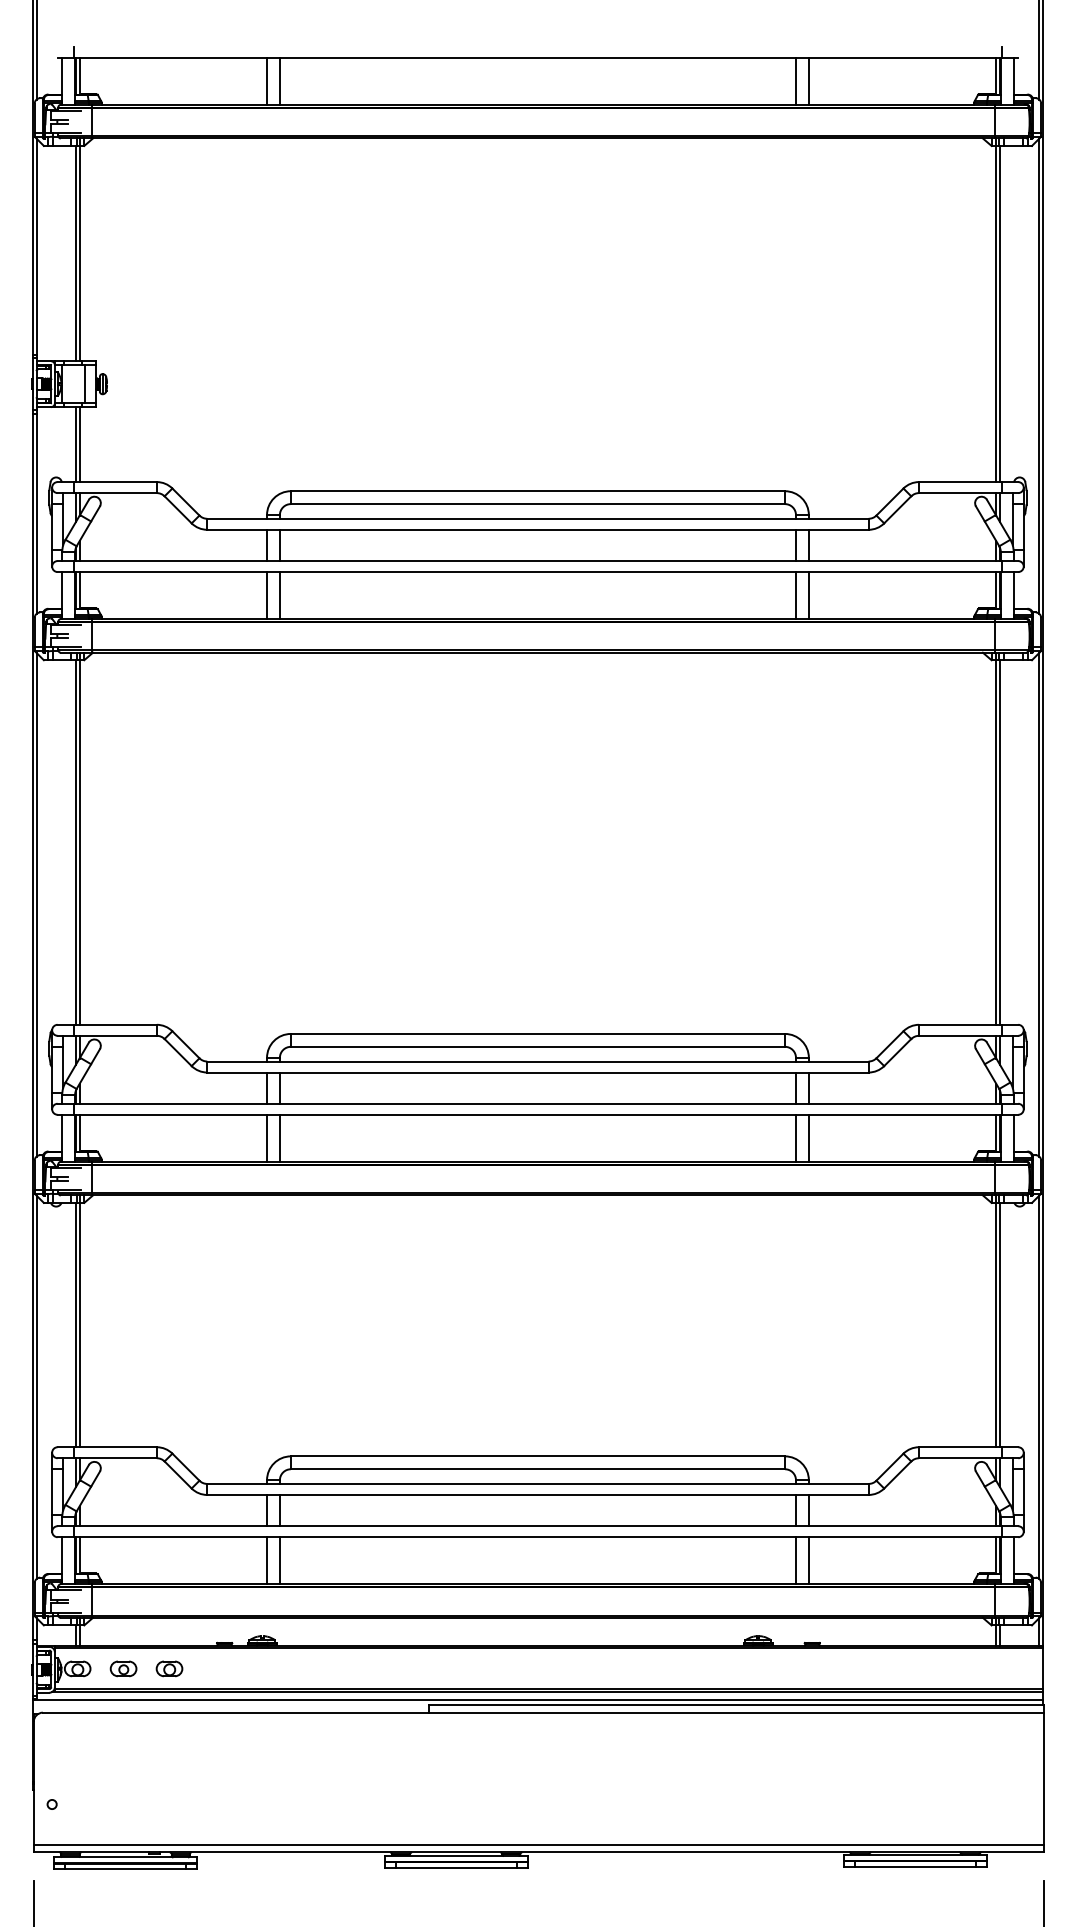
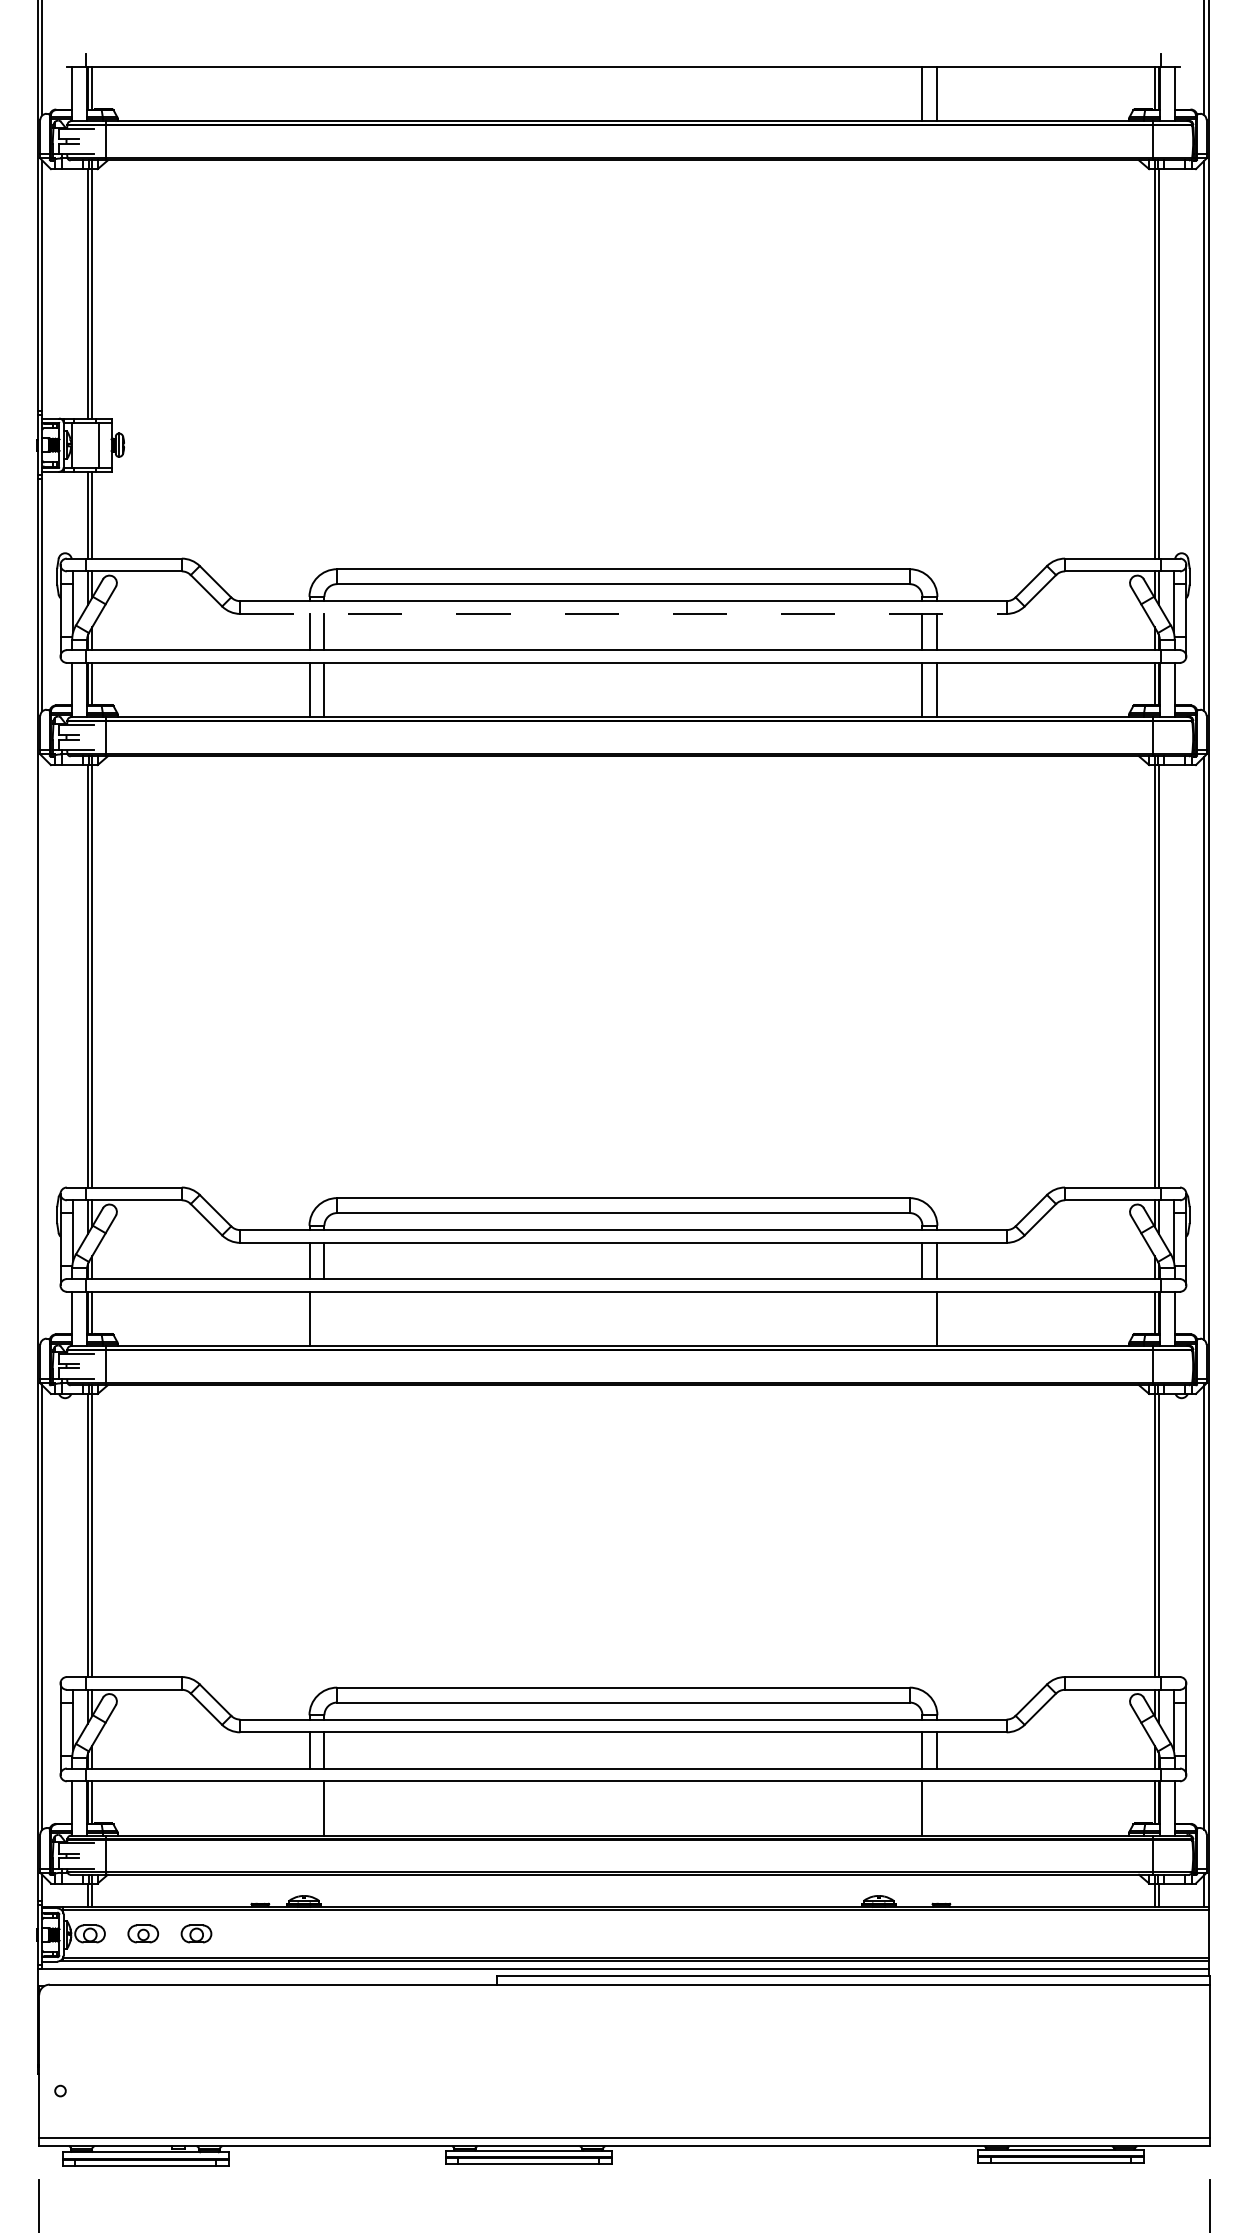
line: (267, 80) -> (310, 93), removed
line: (279, 80) -> (323, 93), removed
line: (537, 529) -> (622, 613), solid -> dashed
line: (36, 904) -> (42, 1048), removed
line: (279, 1137) -> (323, 1318), removed
line: (796, 1137) -> (923, 1318), removed
line: (267, 1560) -> (310, 1808), removed
line: (808, 1560) -> (936, 1808), removed

